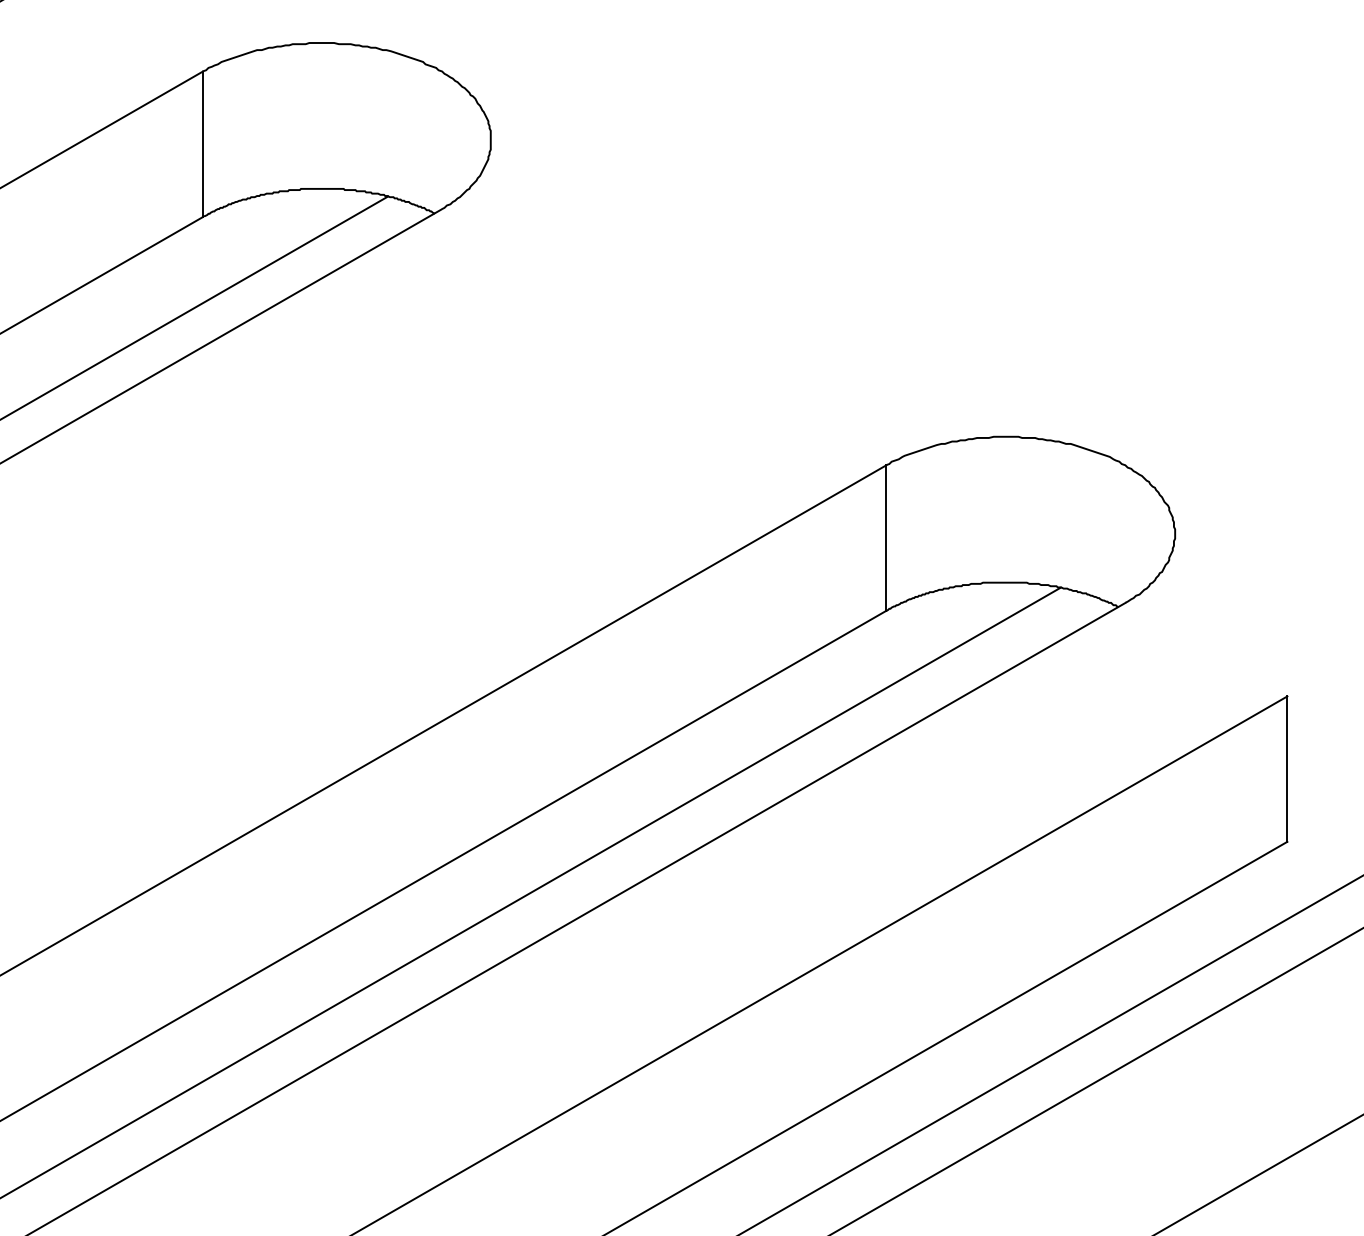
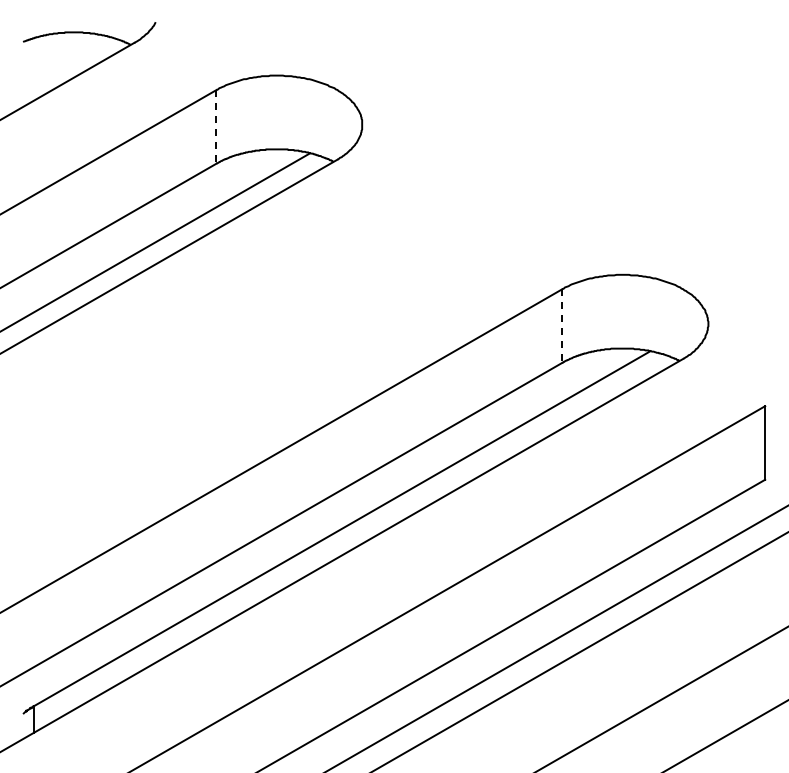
line: (202, 143) -> (216, 126), solid -> dashed
line: (886, 538) -> (562, 326), solid -> dashed

